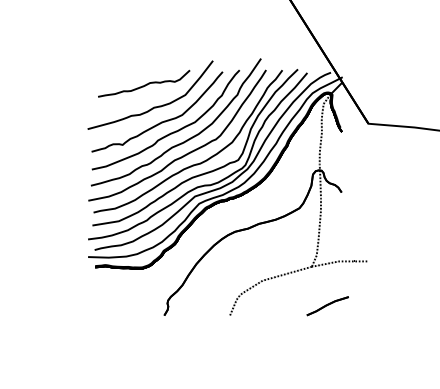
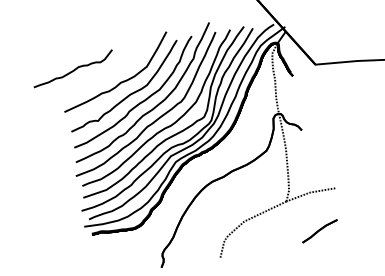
curve: (144, 84) -> (73, 69), moved
part: (327, 306) -> (319, 231), moved

